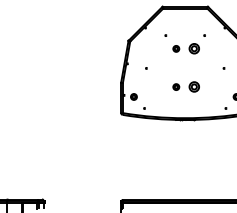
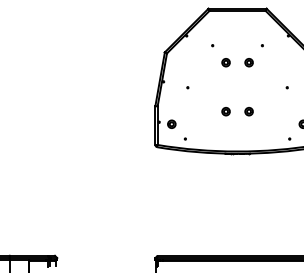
part: (193, 48) -> (248, 62), size x0.62
part: (193, 86) -> (248, 111), size x0.62

